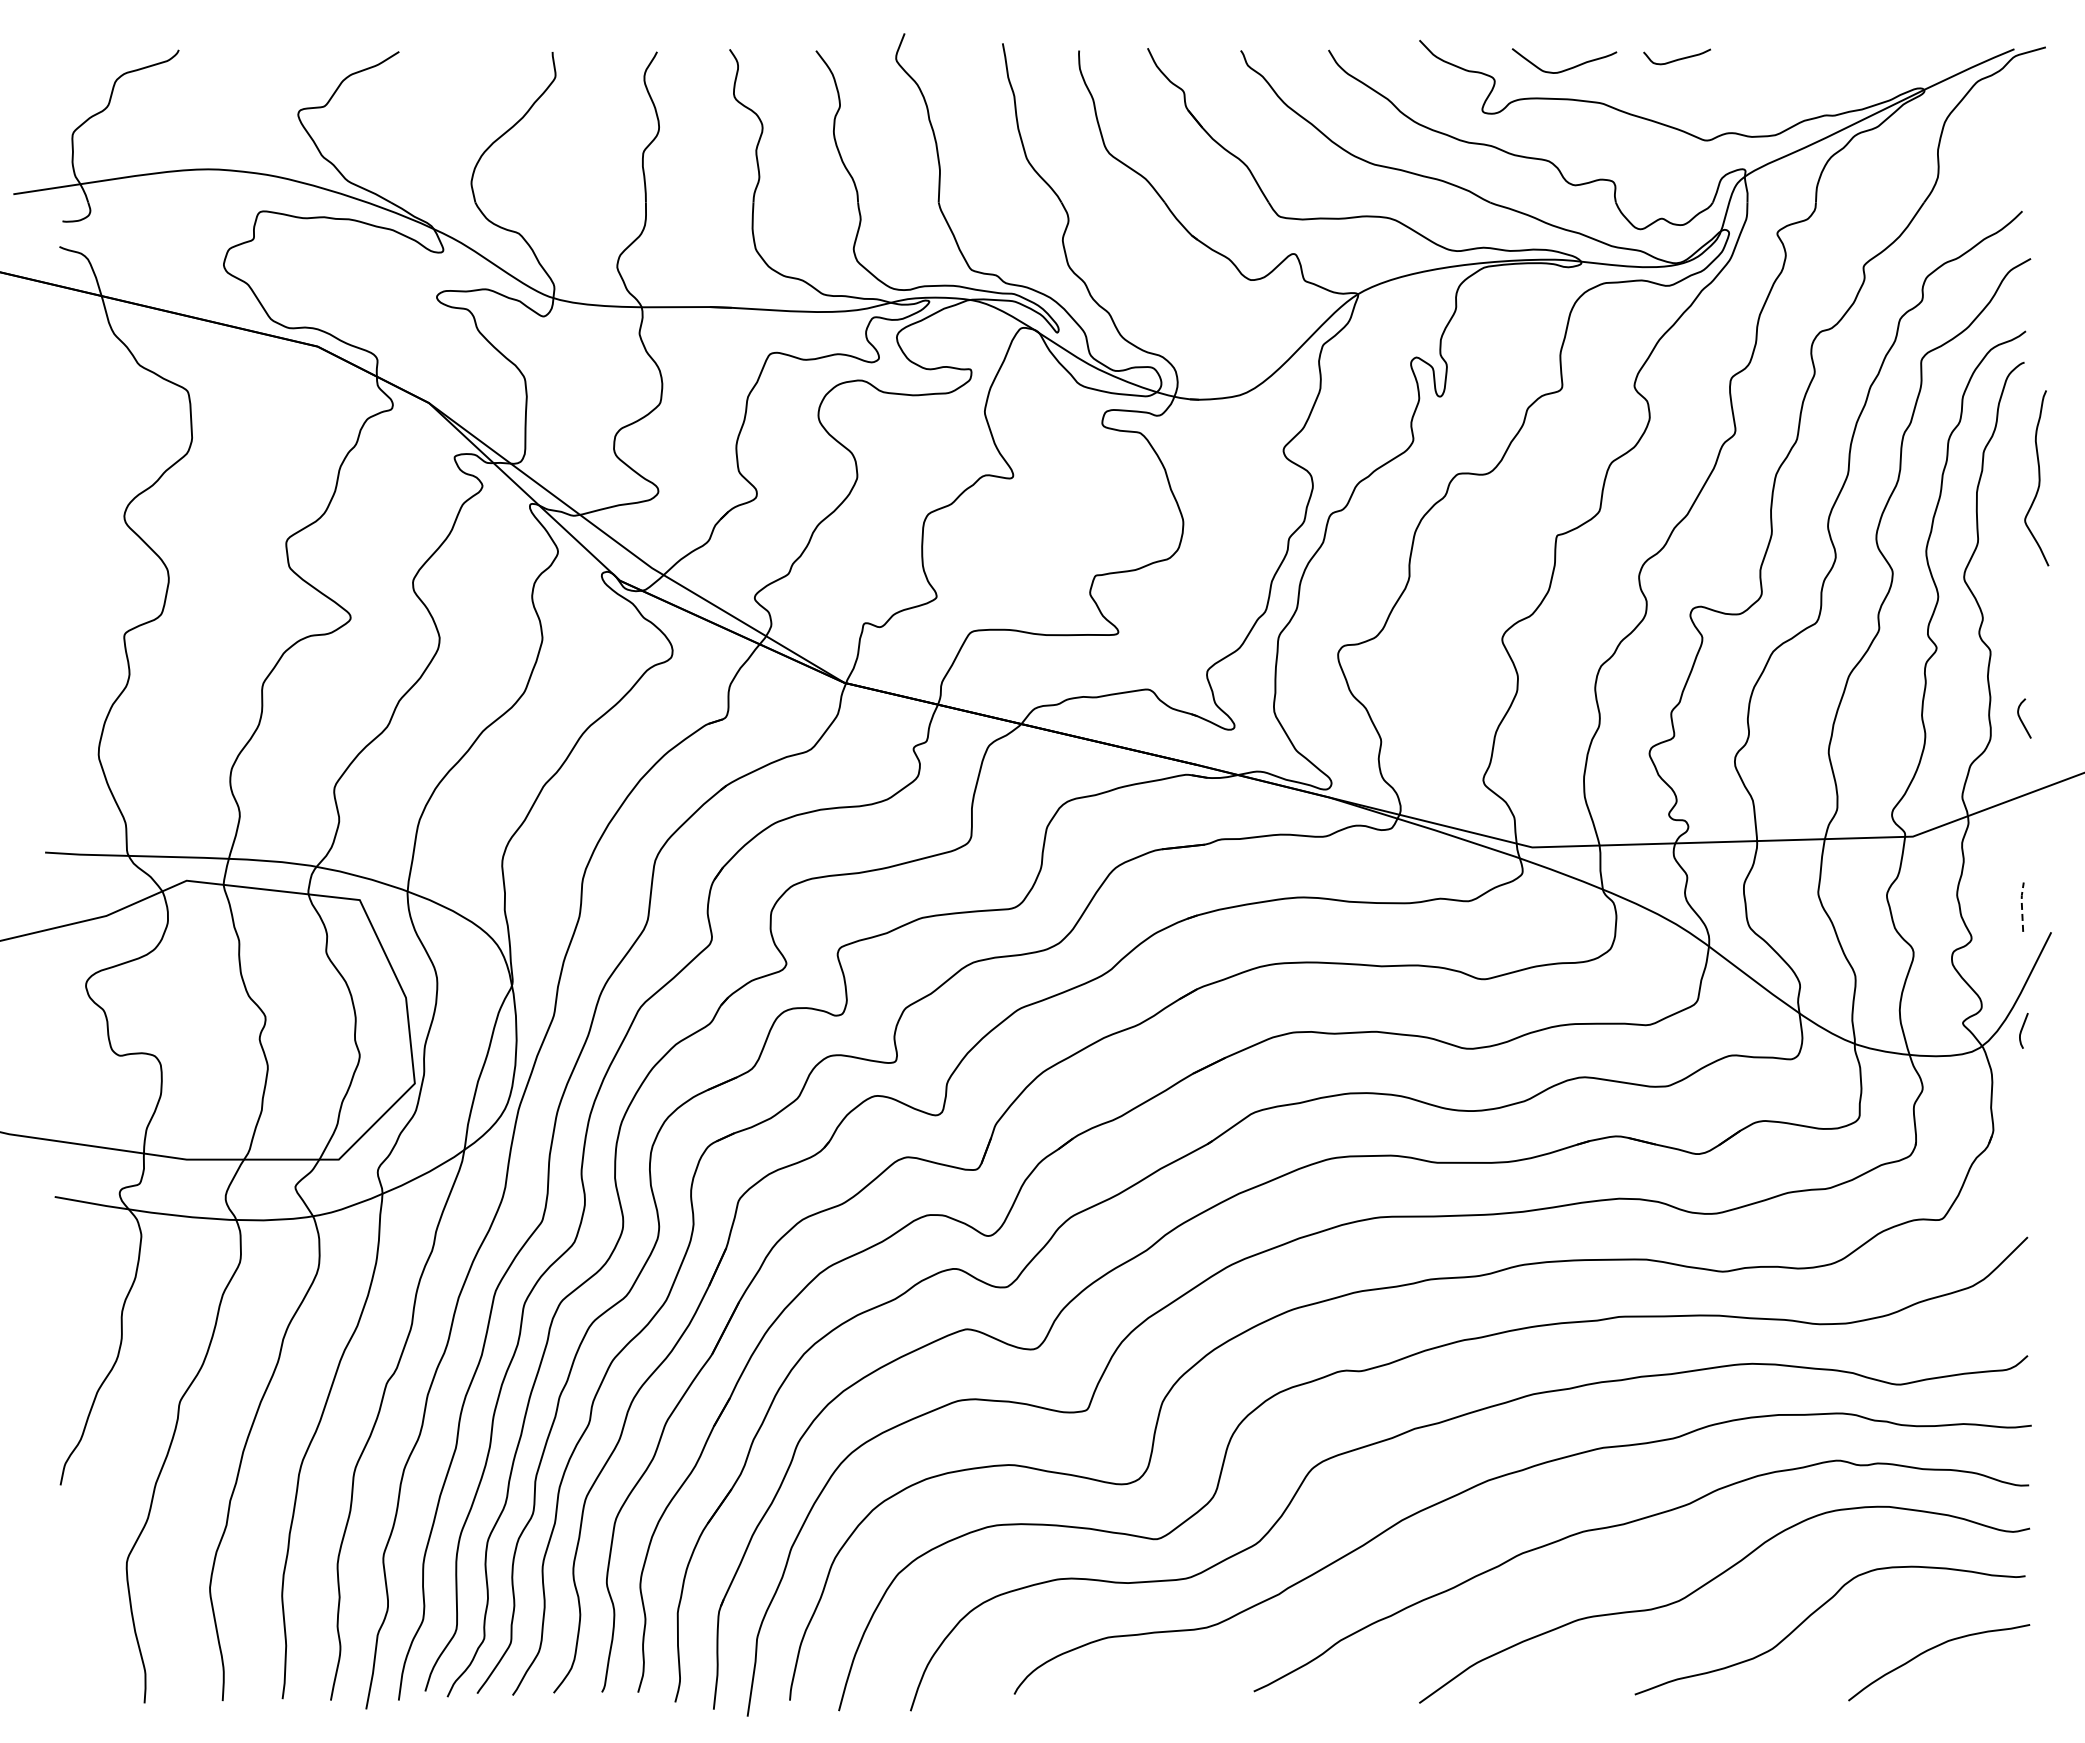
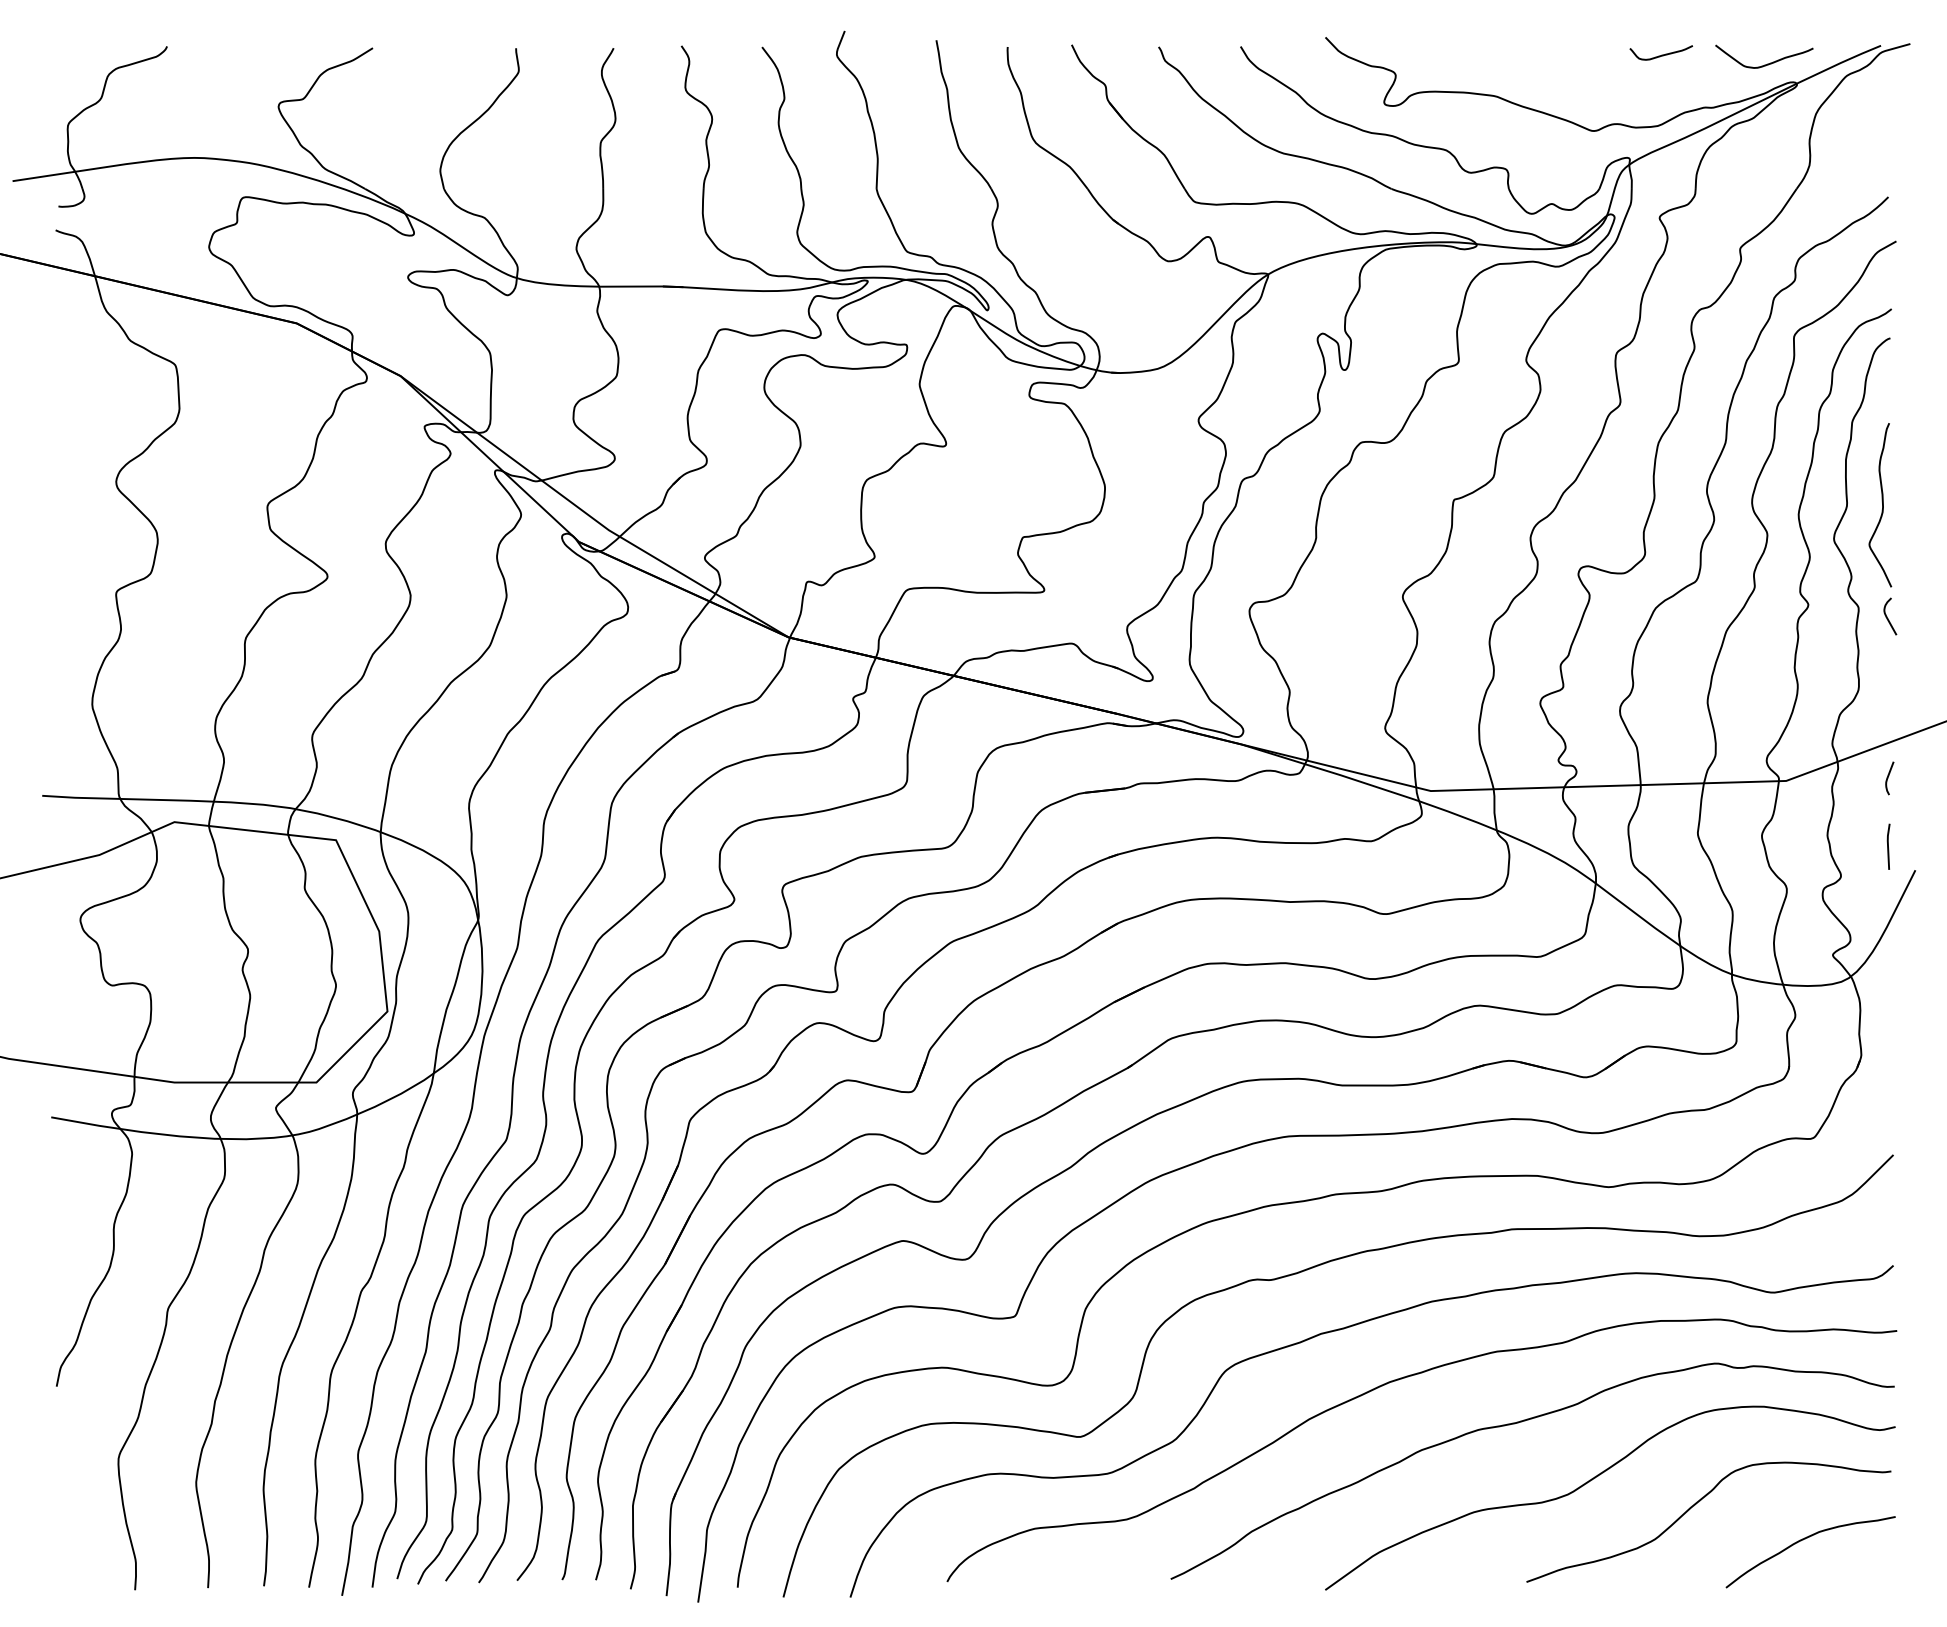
curve: (1678, 58) -> (1662, 54), moved
curve: (1567, 68) -> (1767, 63), moved
curve: (2038, 478) -> (1881, 505), moved
curve: (2022, 720) -> (1888, 618), moved
line: (2021, 905) -> (1887, 845), dashed -> solid
curve: (2022, 1030) -> (1888, 778), moved

